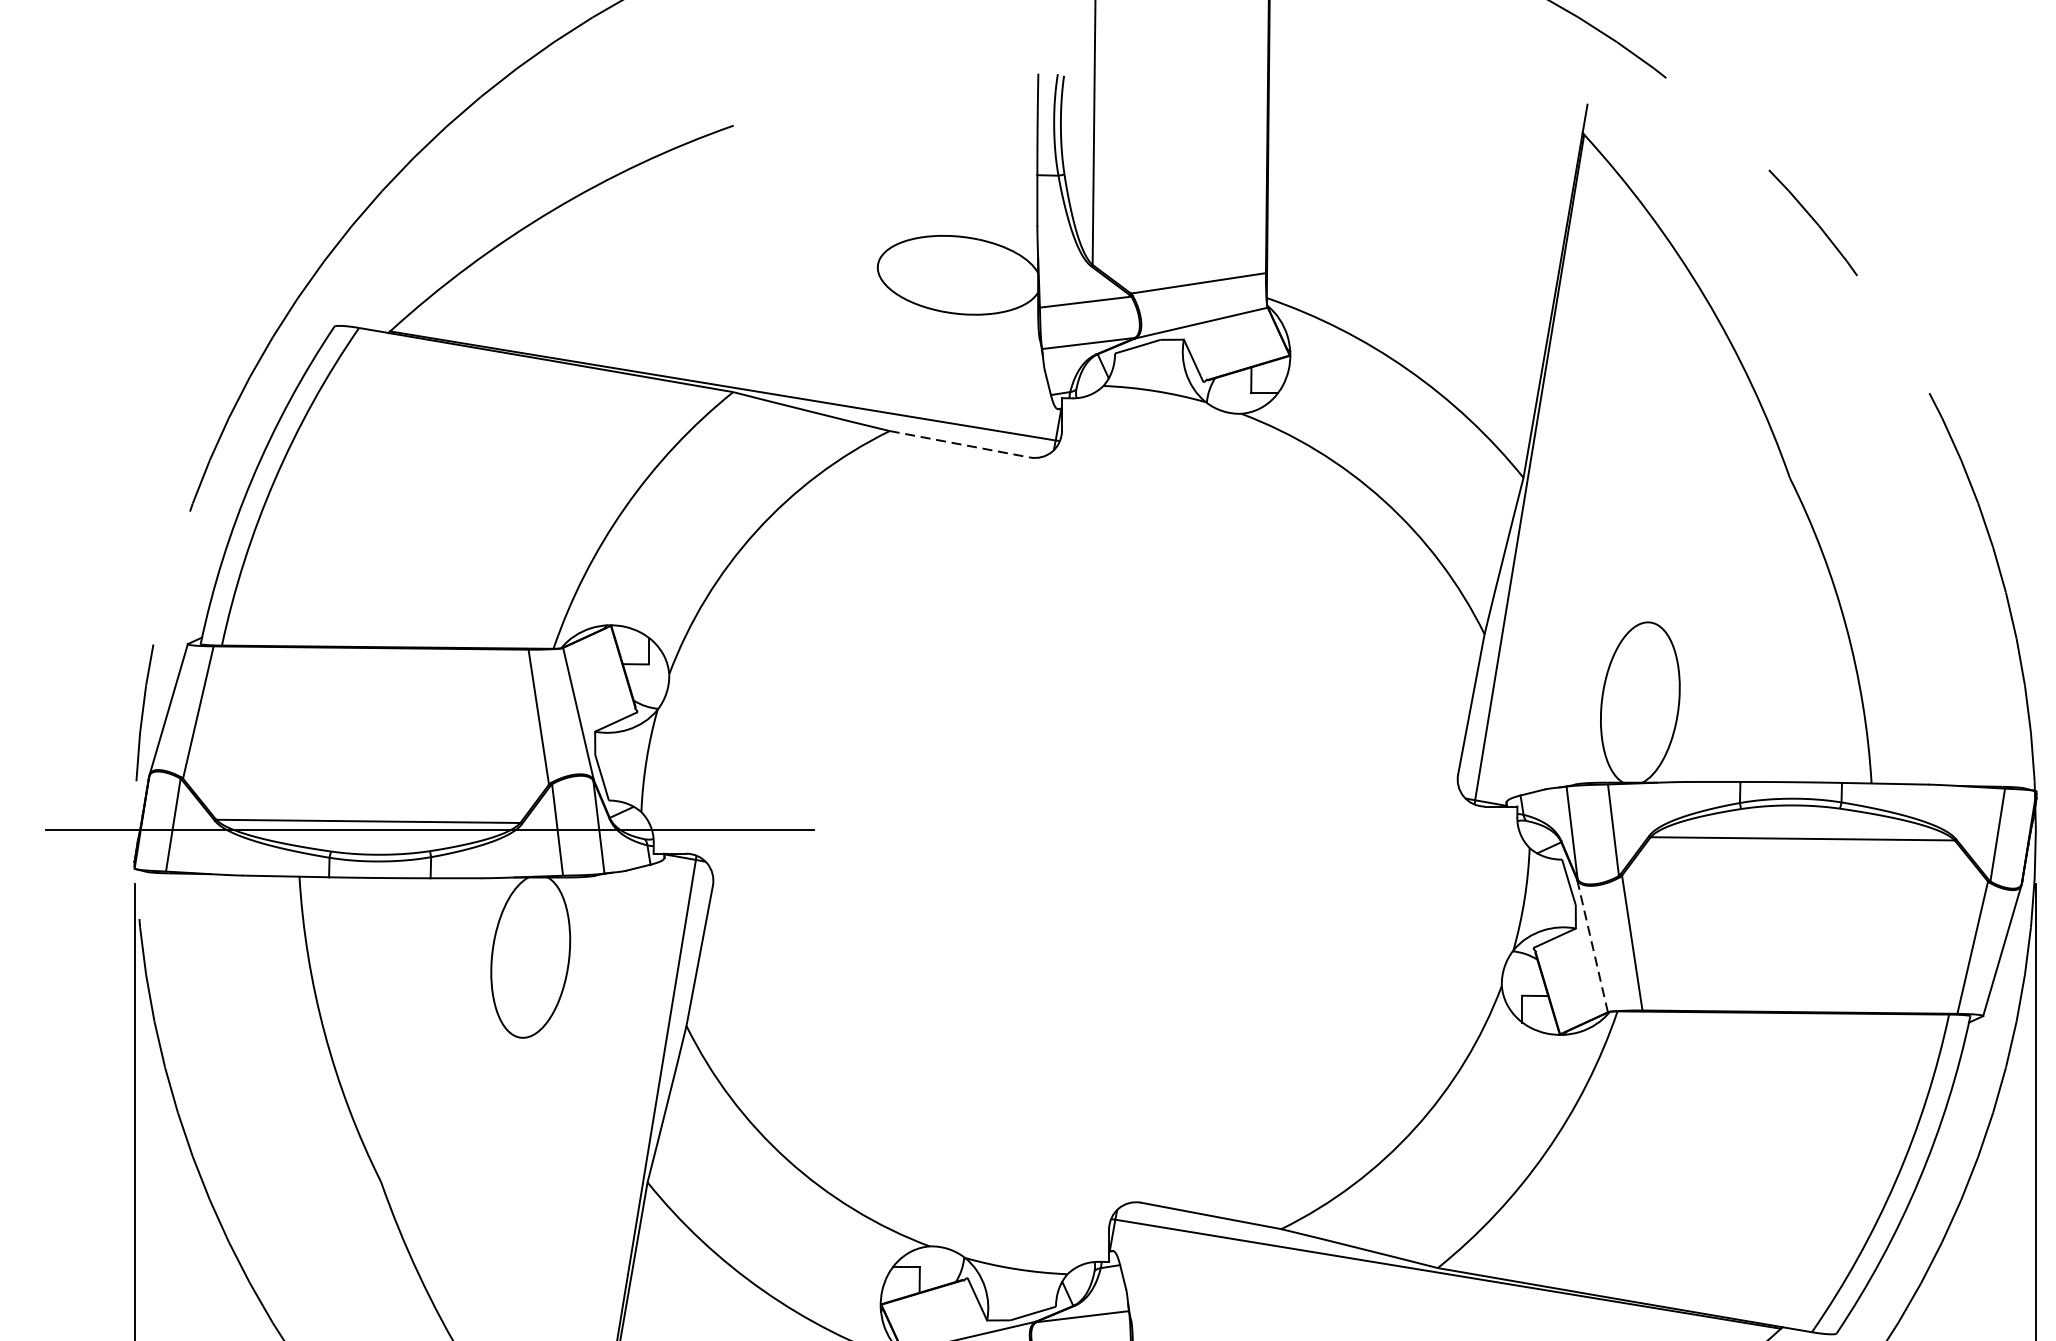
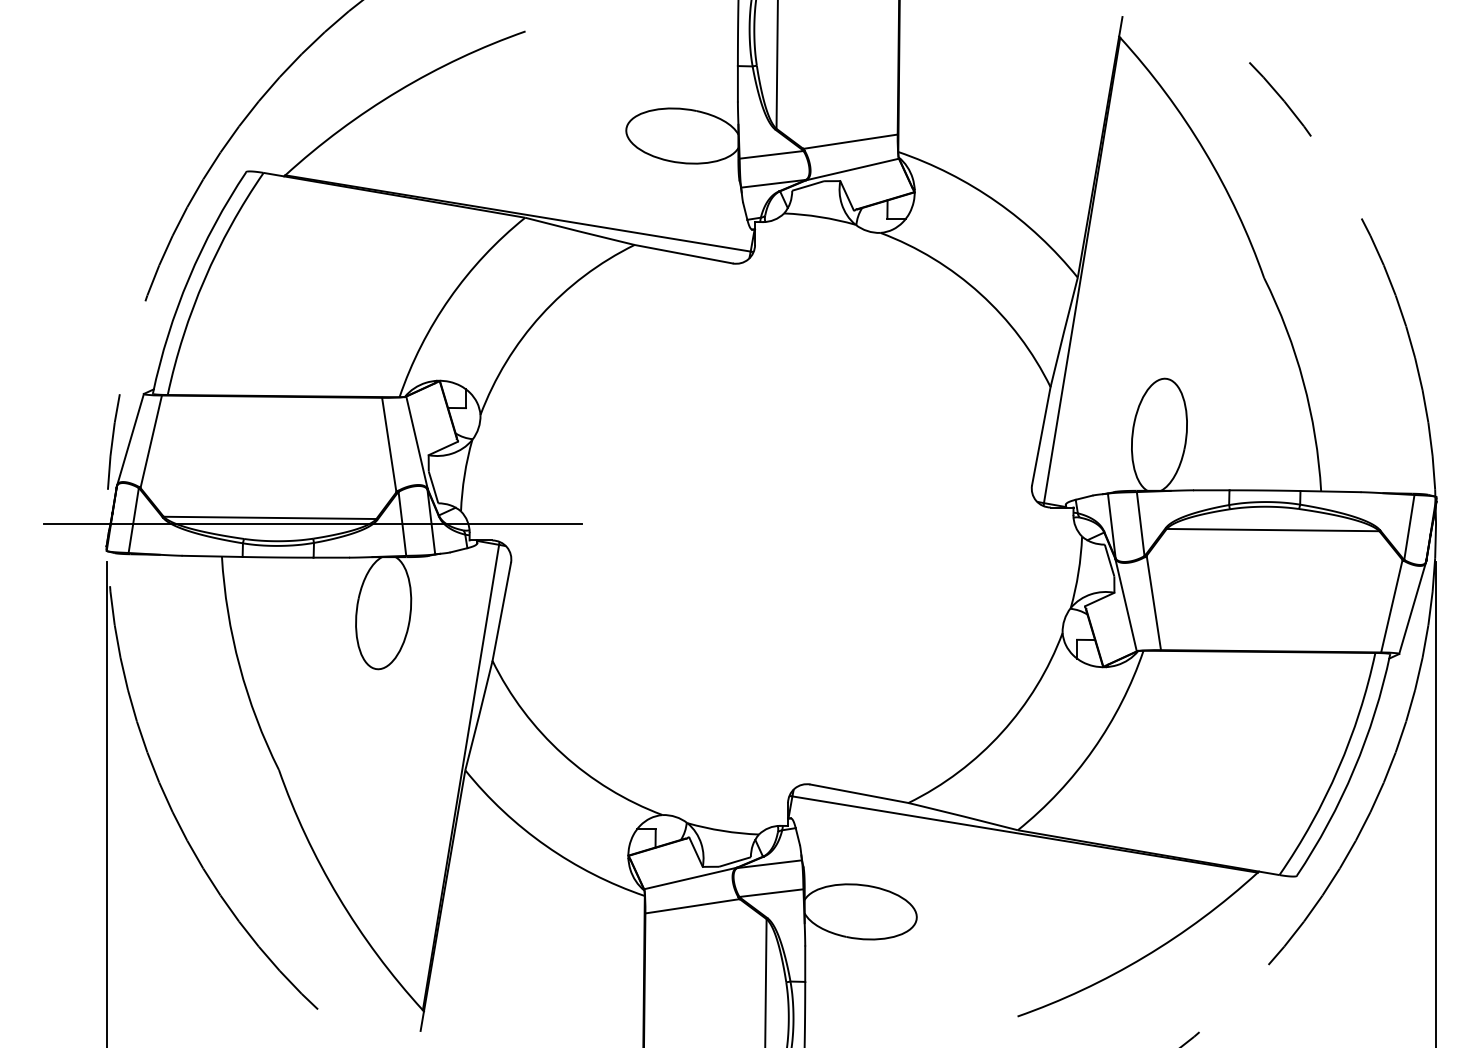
line: (959, 444) -> (683, 254), dashed -> solid
line: (1593, 946) -> (1126, 605), dashed -> solid

